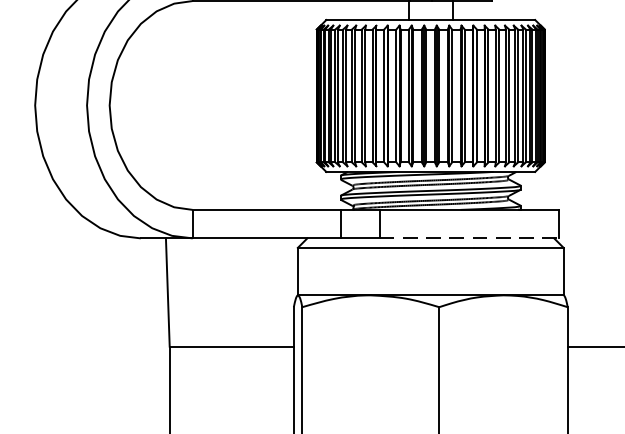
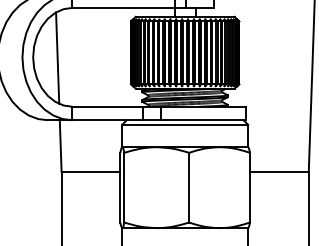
line: (161, 105) -> (57, 57), added
line: (469, 238) -> (203, 120), dashed -> solid

